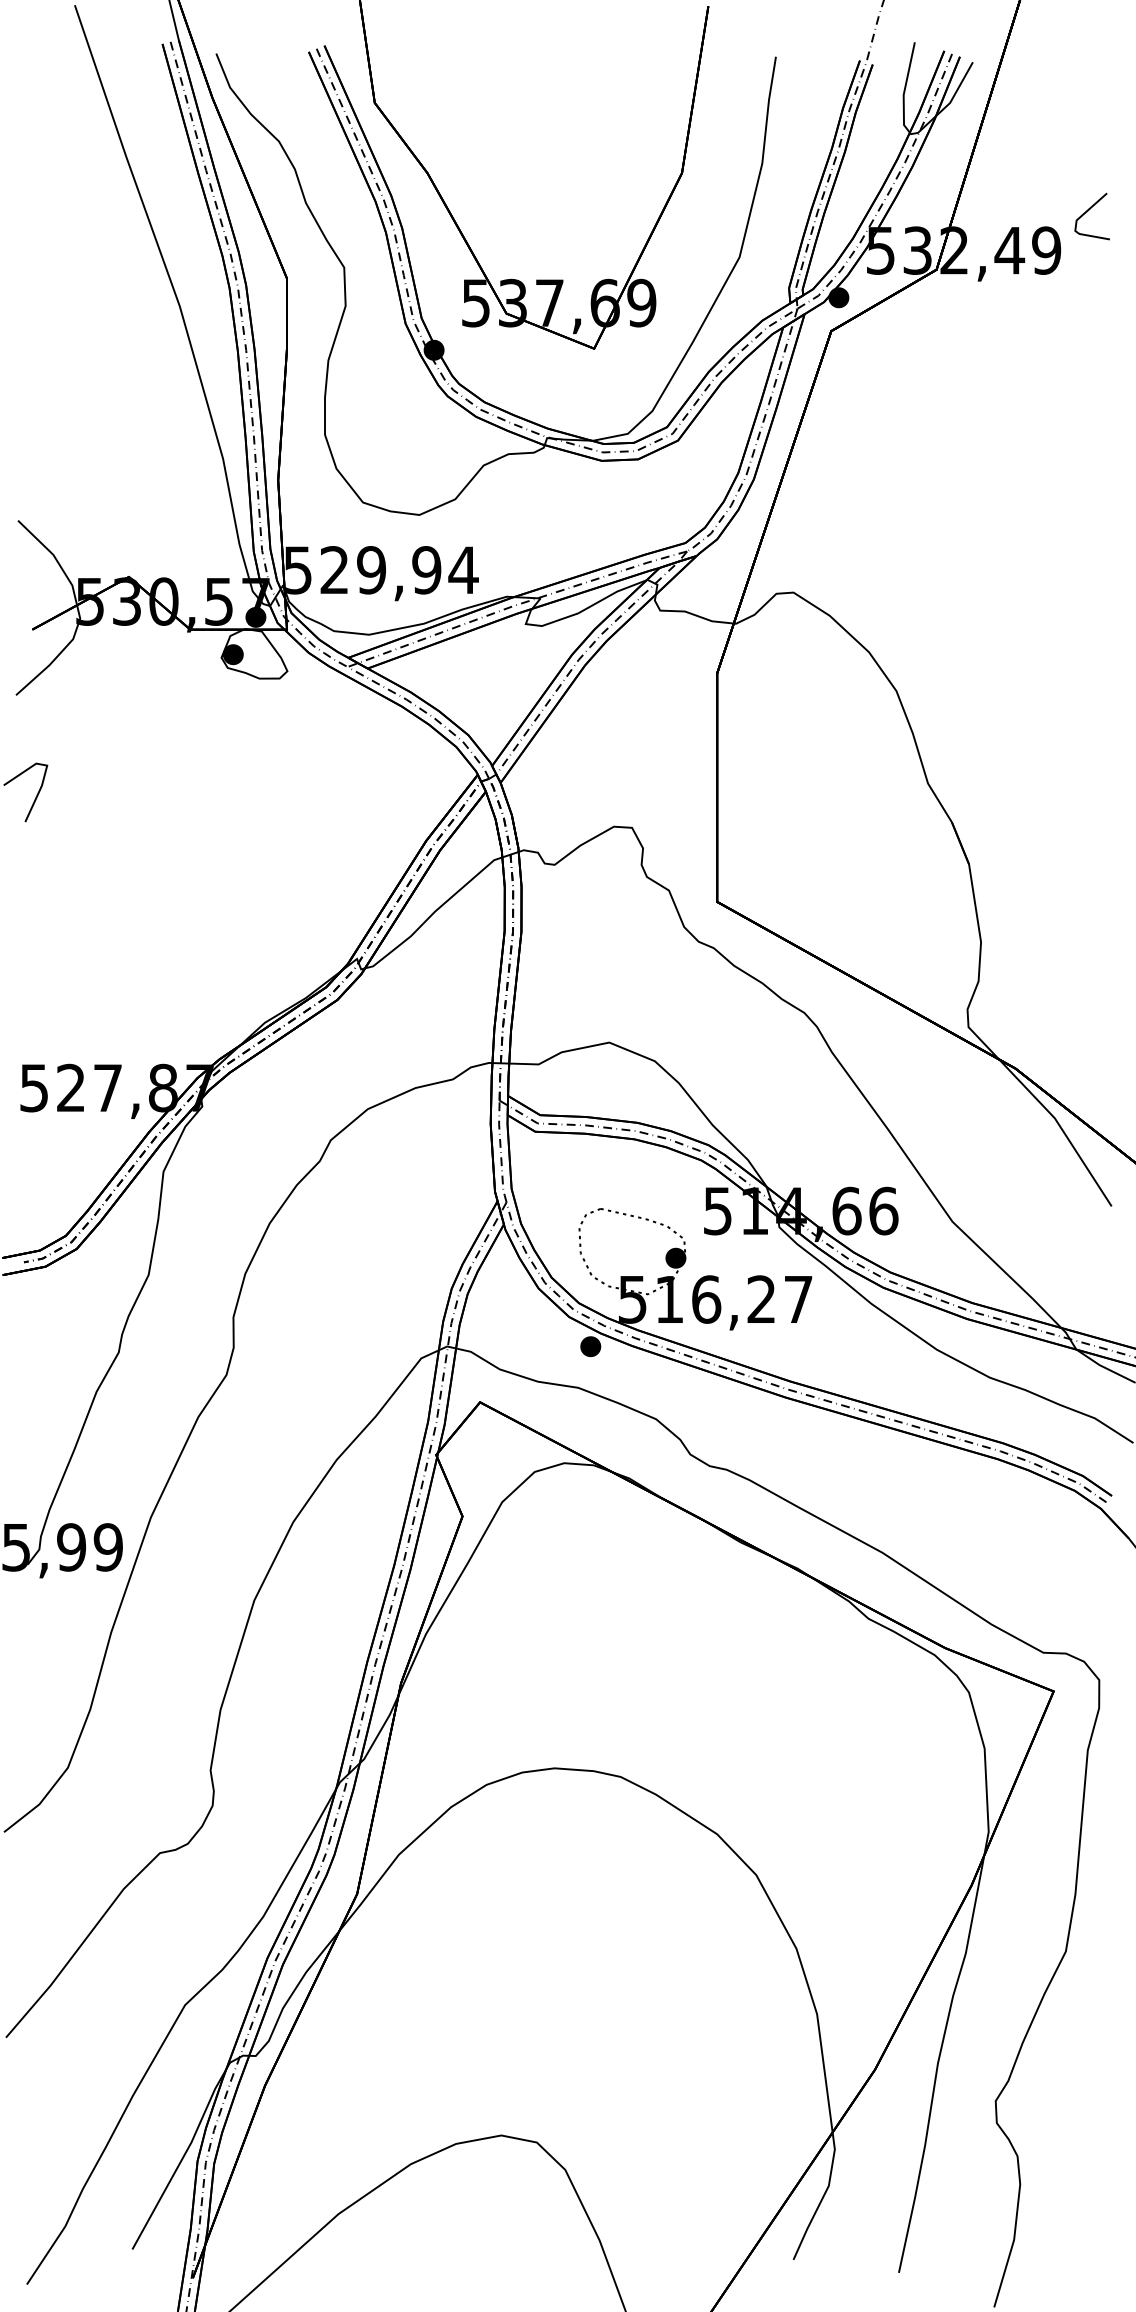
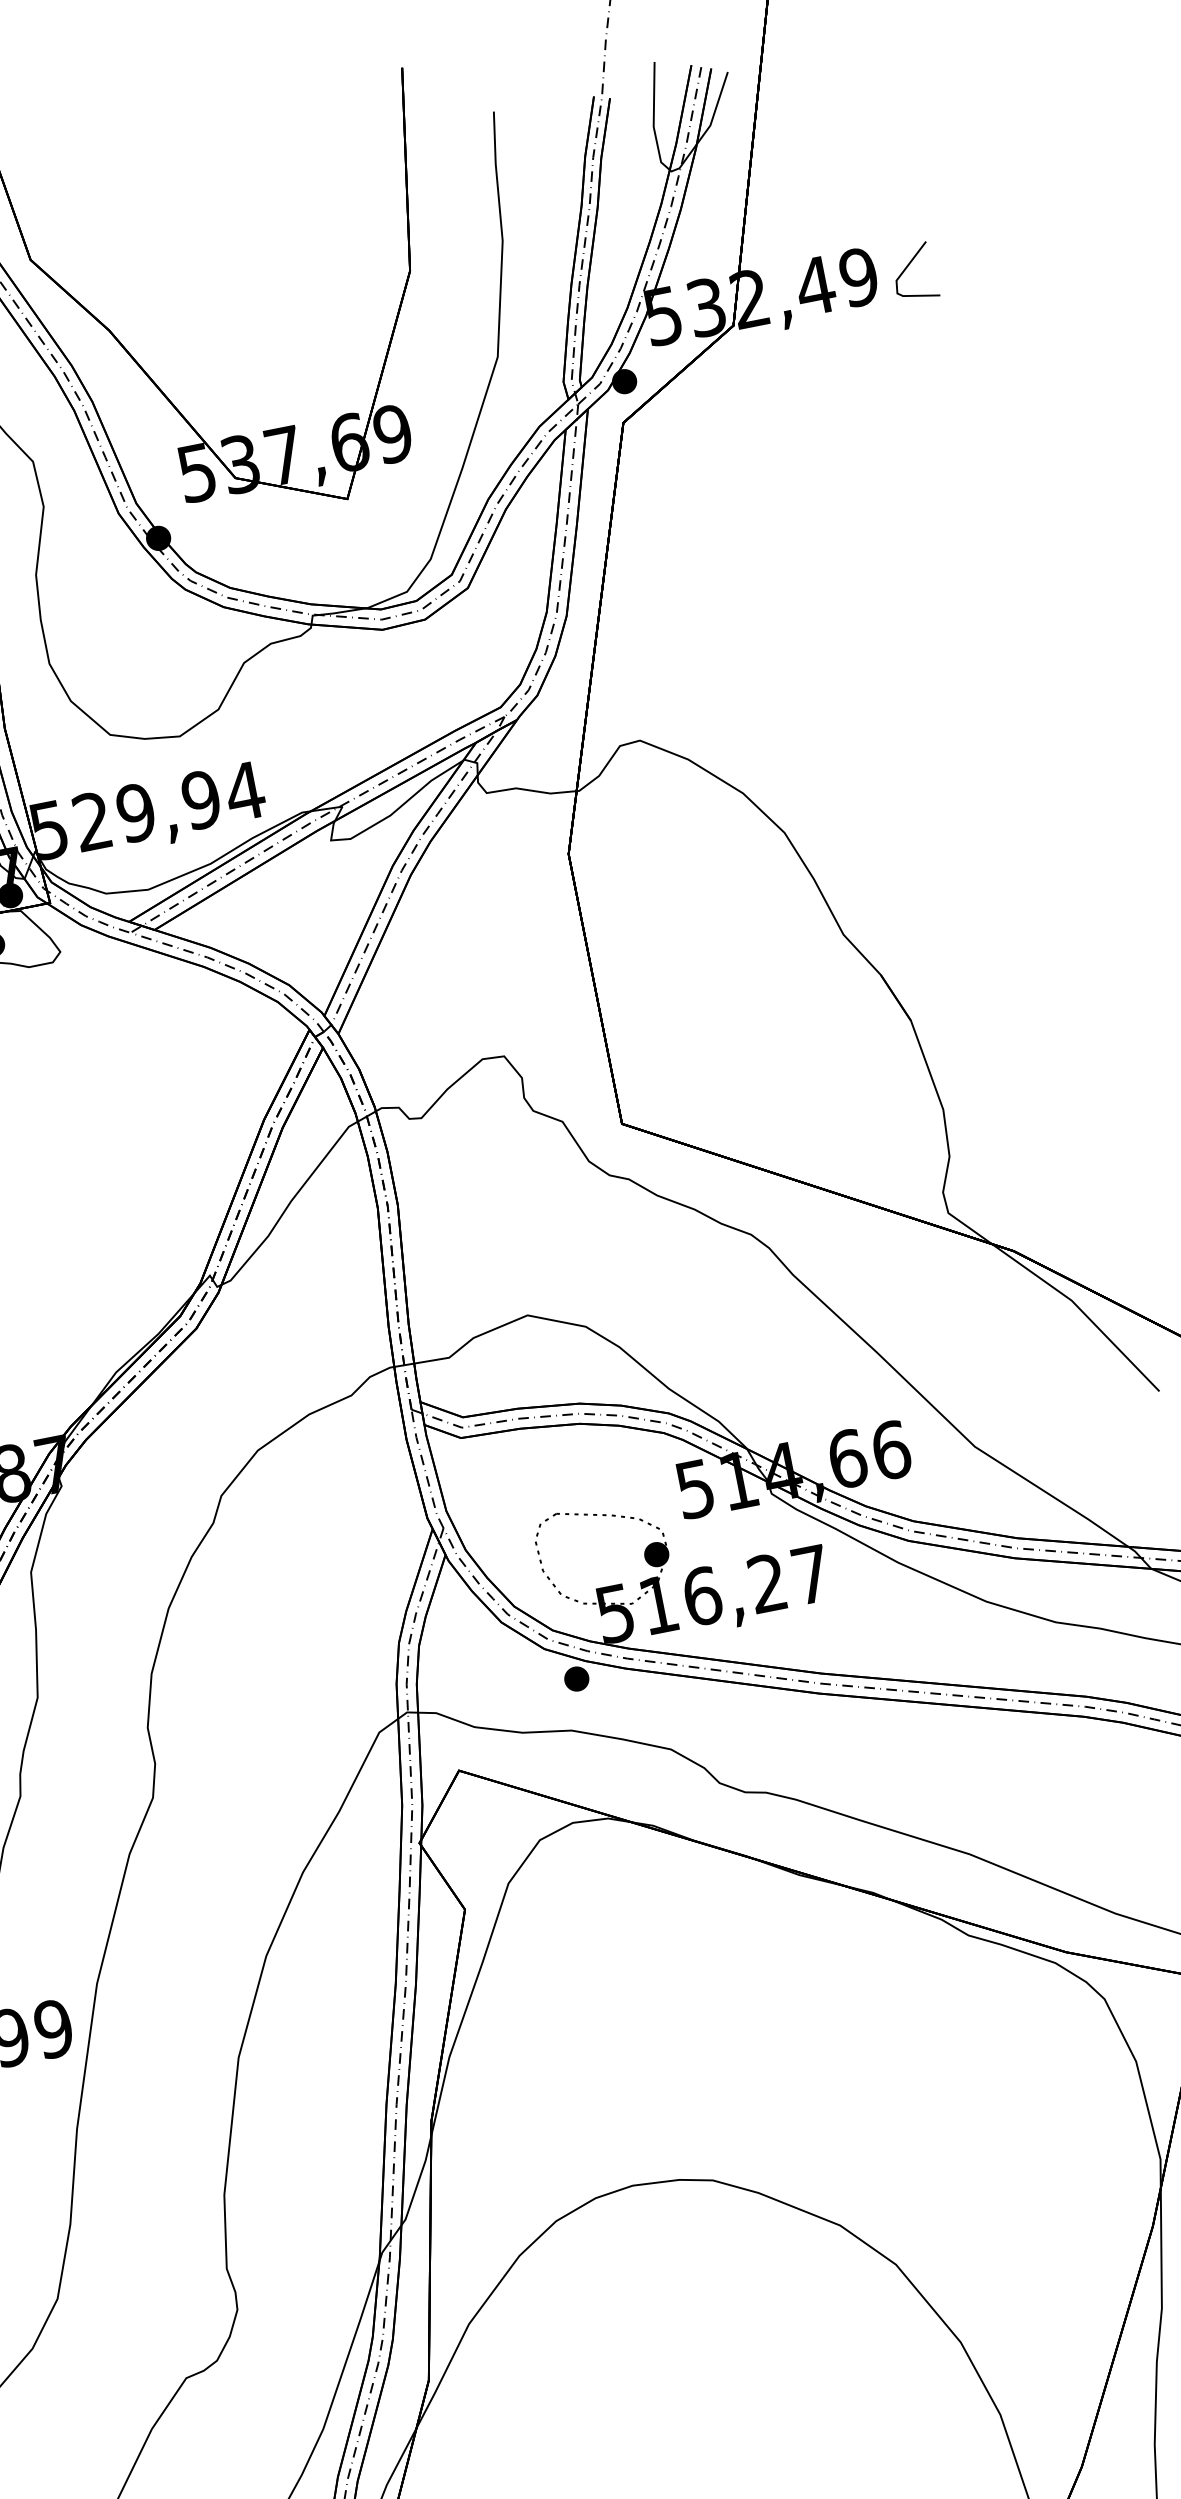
line: (1087, 212) -> (907, 268), moved

